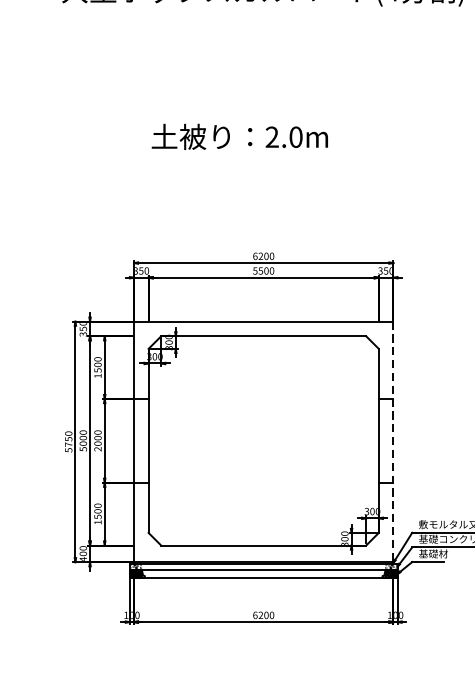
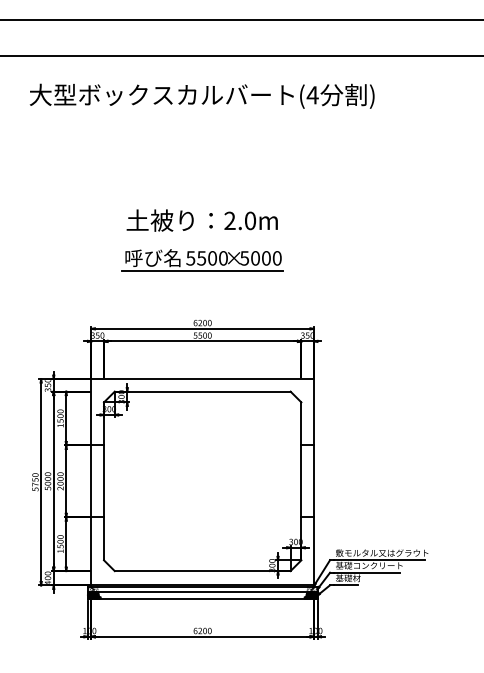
text: (239, 136) -> (201, 220), moved
part: (263, 183) -> (202, 260), added
line: (392, 442) -> (313, 482), dashed -> solid

